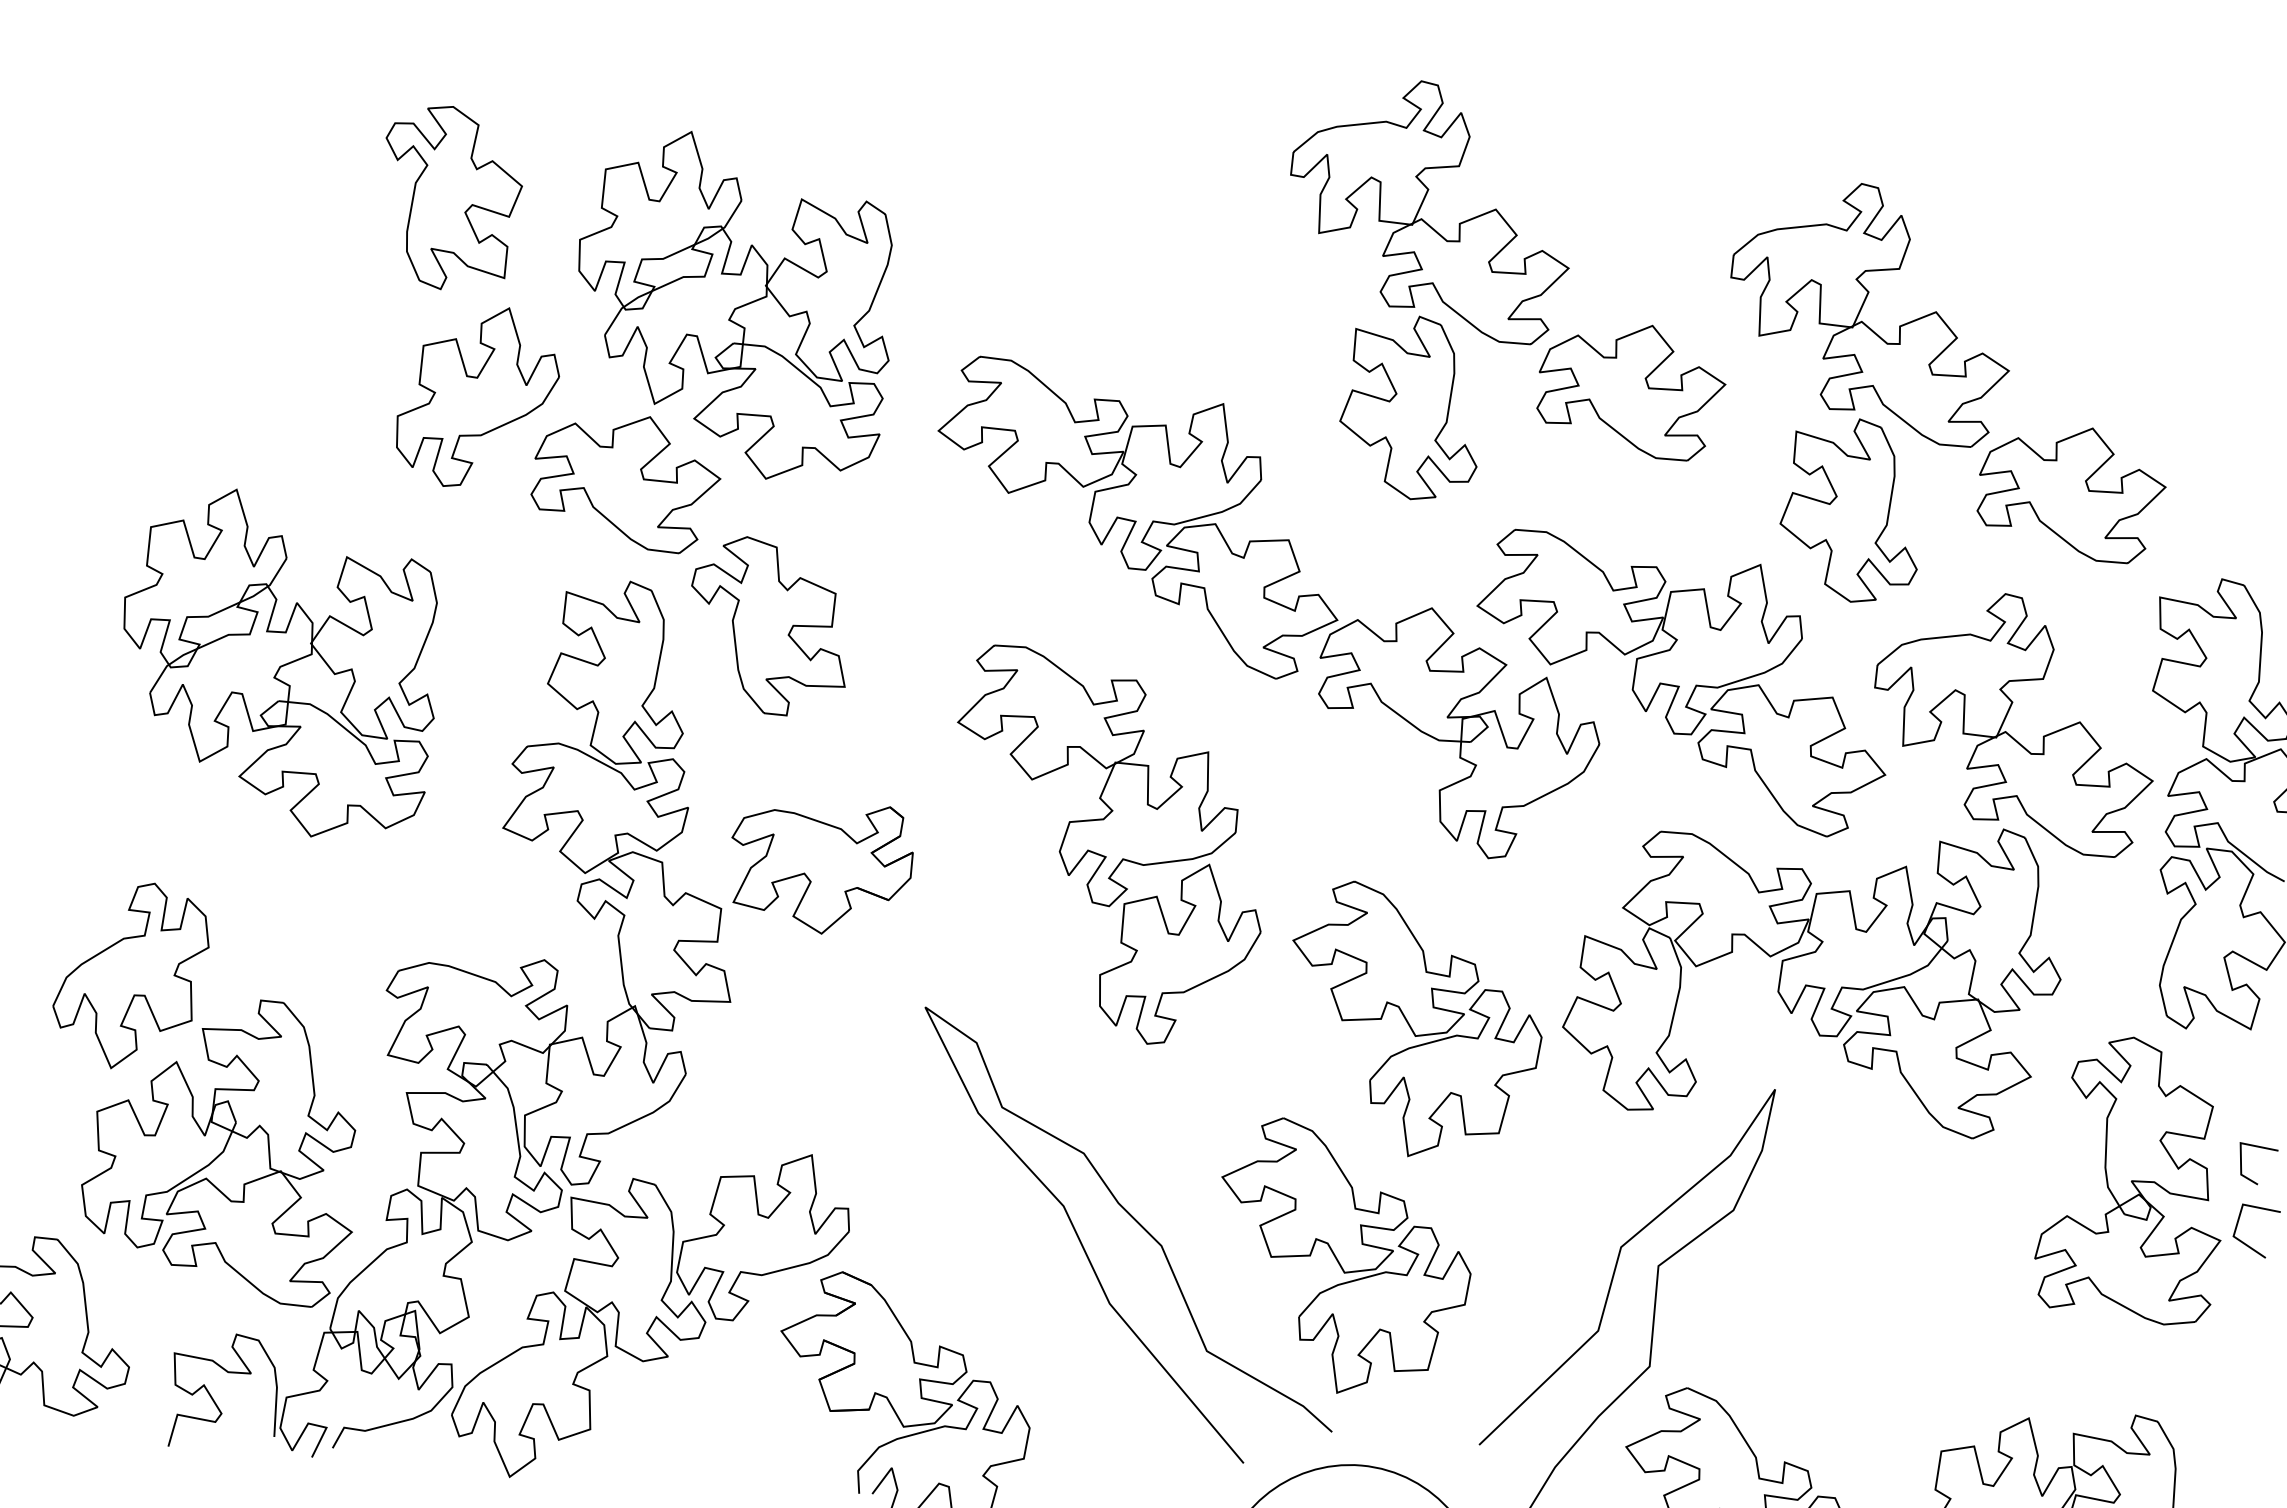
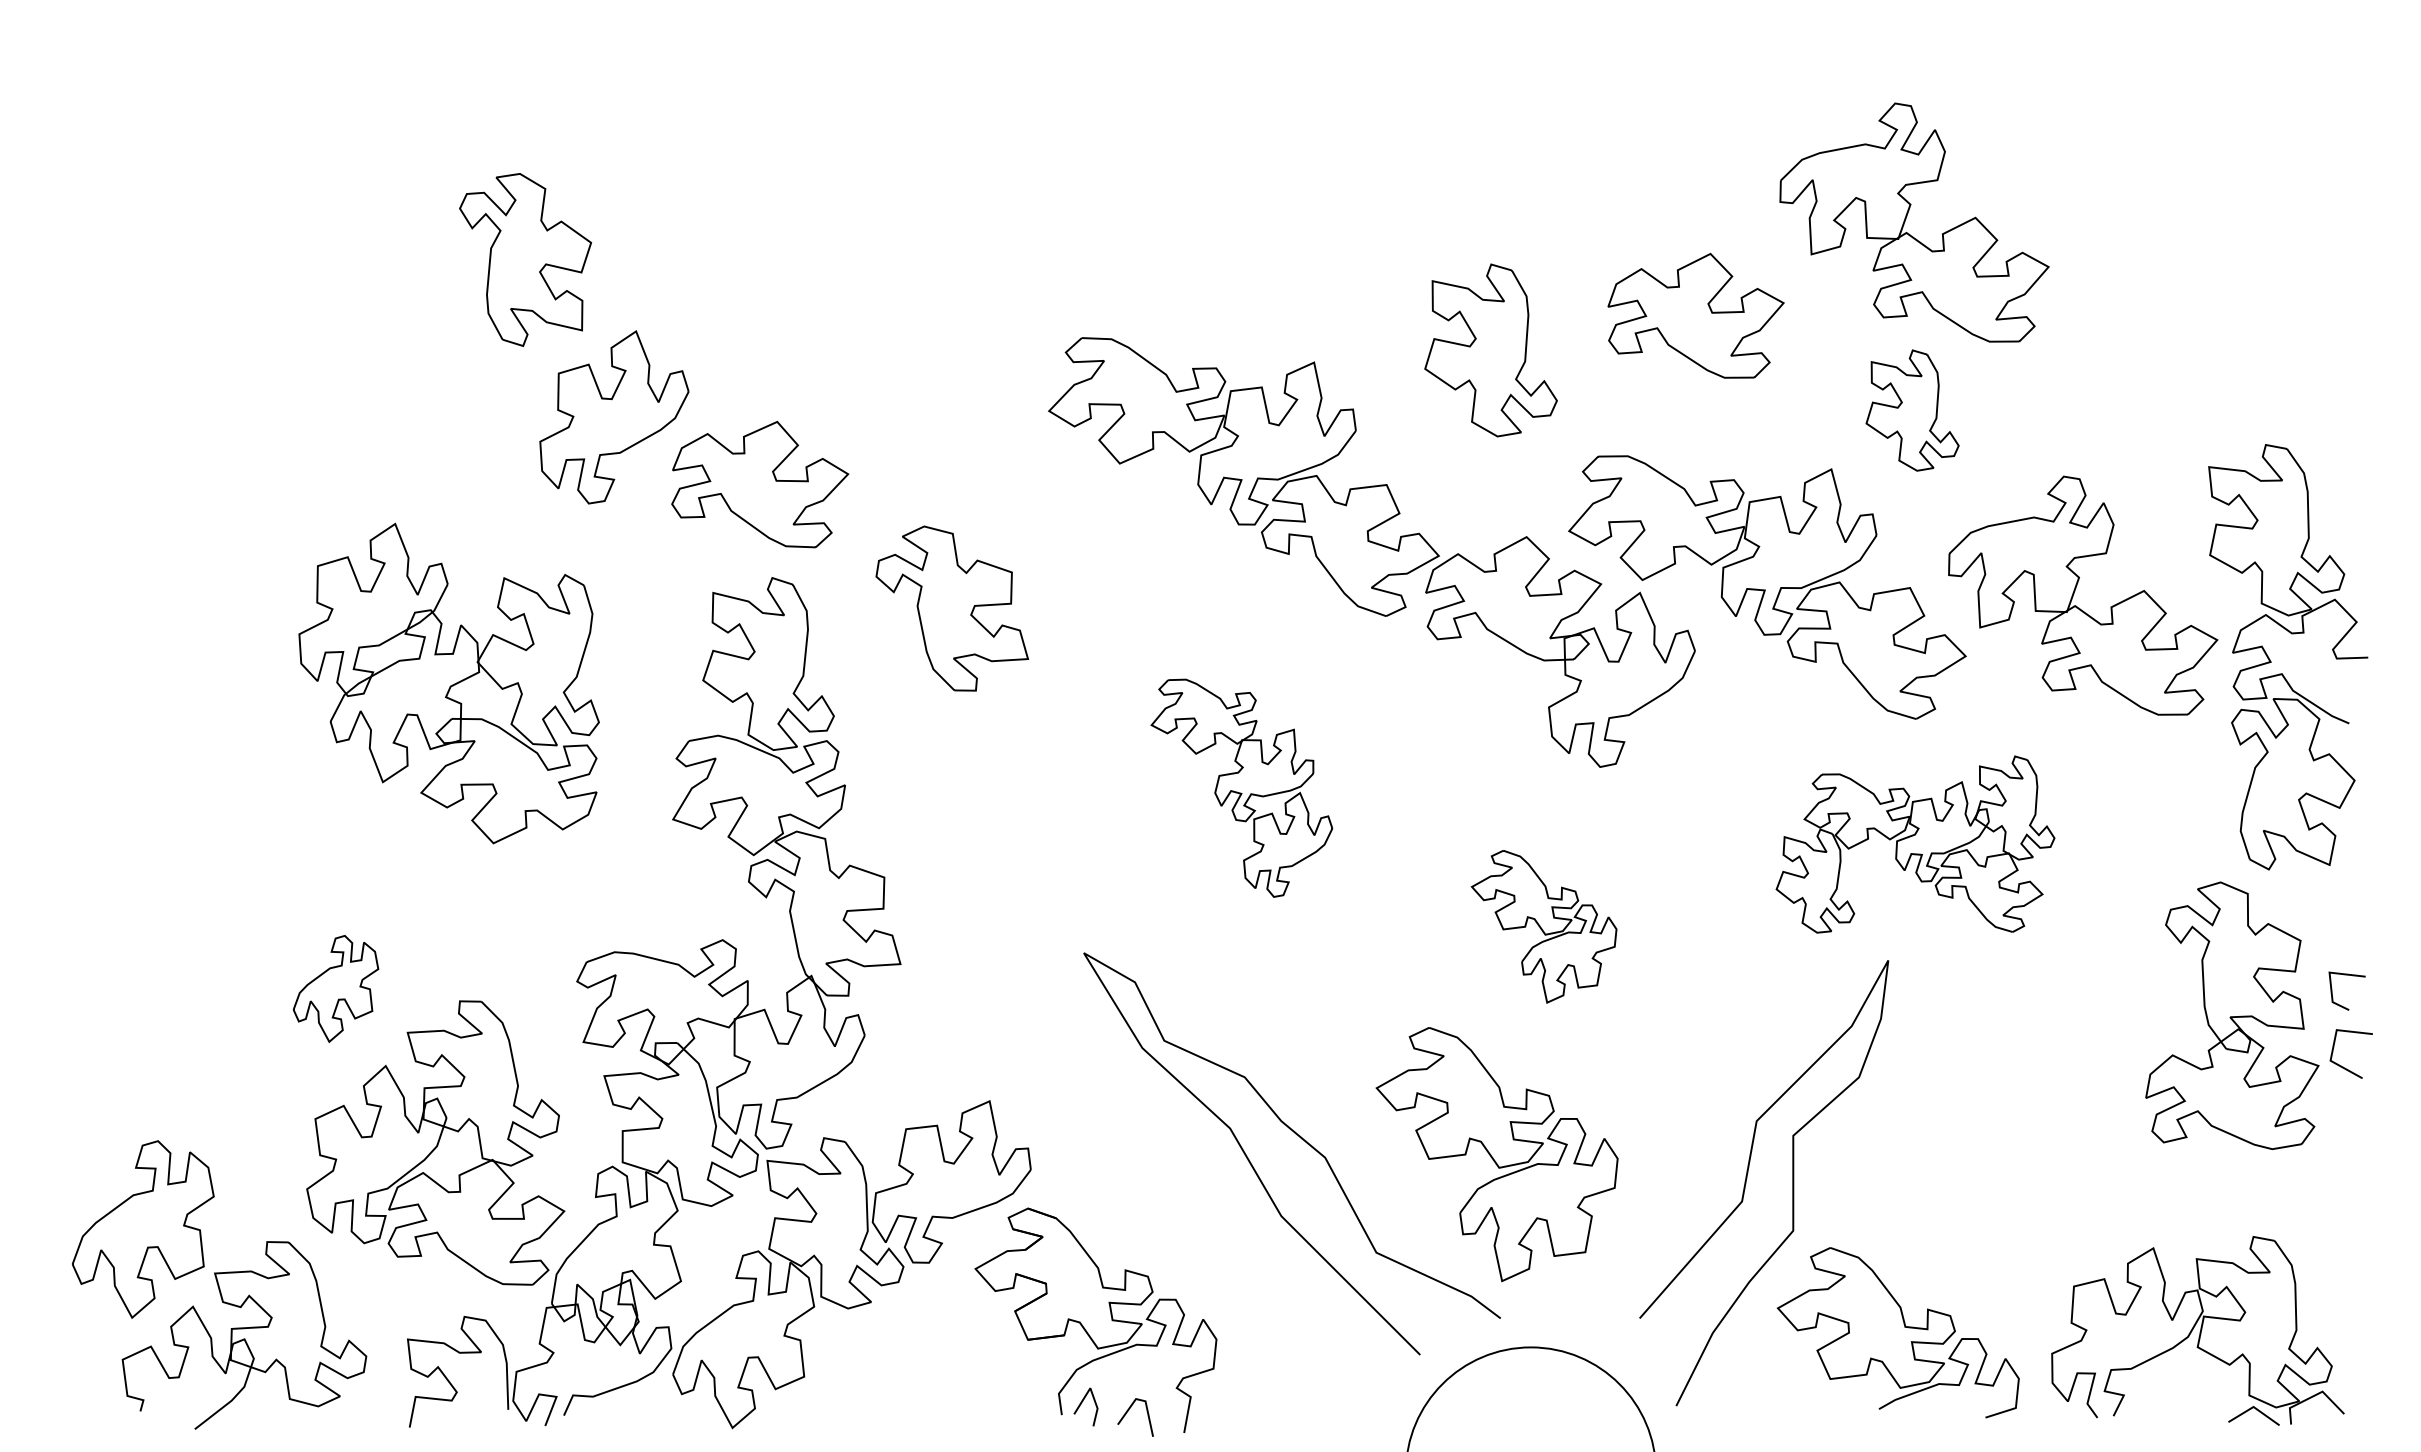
part: (451, 197) -> (525, 259), moved
part: (1422, 206) -> (1484, 160), removed
part: (733, 305) -> (846, 310), removed
part: (2071, 492) -> (2117, 375), removed
part: (1851, 510) -> (1912, 410), size x0.7
part: (769, 626) -> (952, 608), moved
part: (1107, 847) -> (1241, 788), size x0.6
part: (820, 867) -> (974, 830), removed
part: (1814, 969) -> (1915, 844), size x0.6
part: (130, 975) -> (335, 988), size x0.6
part: (1413, 1021) -> (1543, 926), size x0.6

